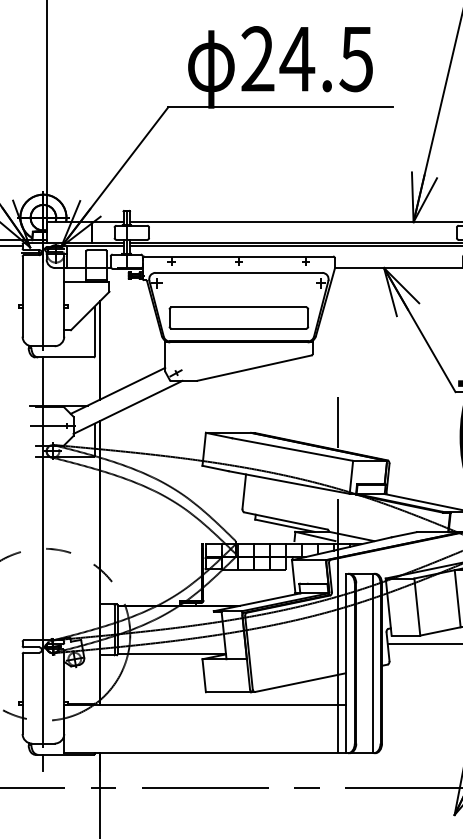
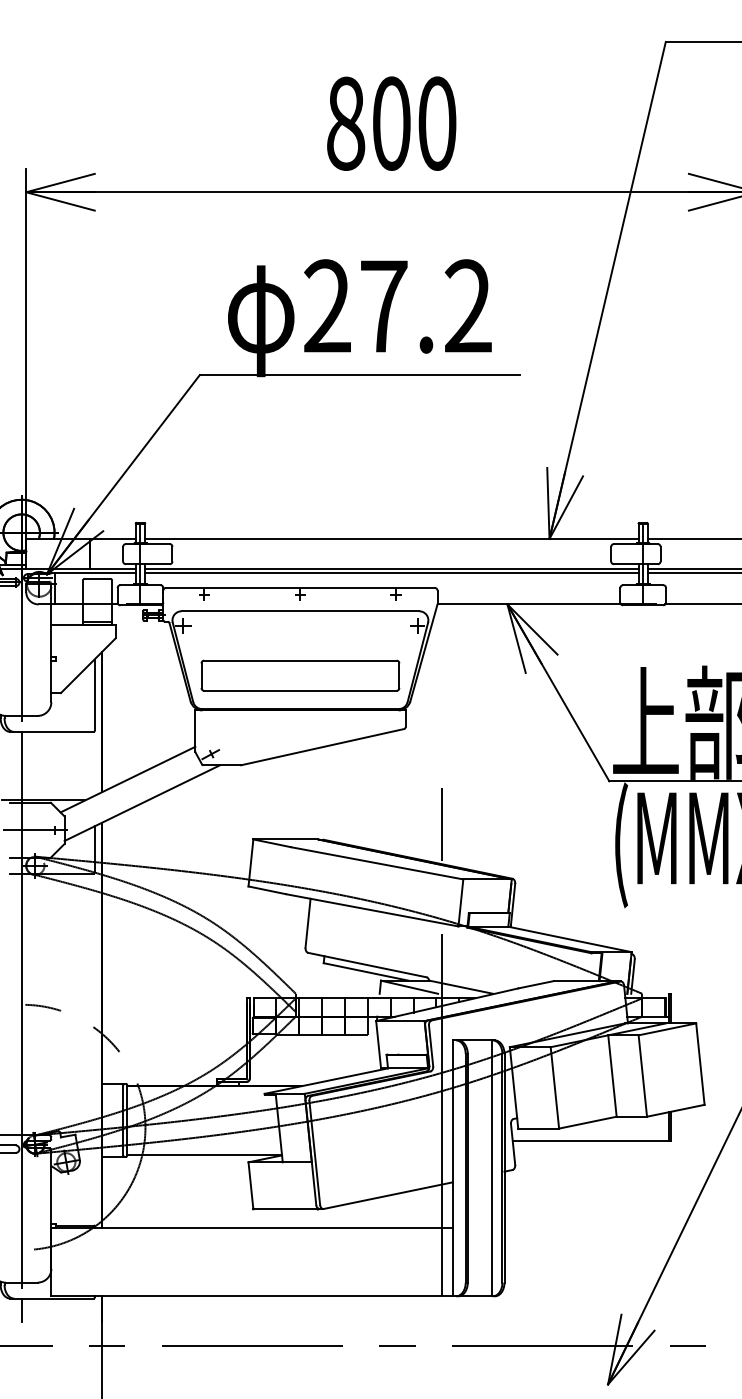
text: (325, 59) -> (424, 306), 24.5 -> 27.2

